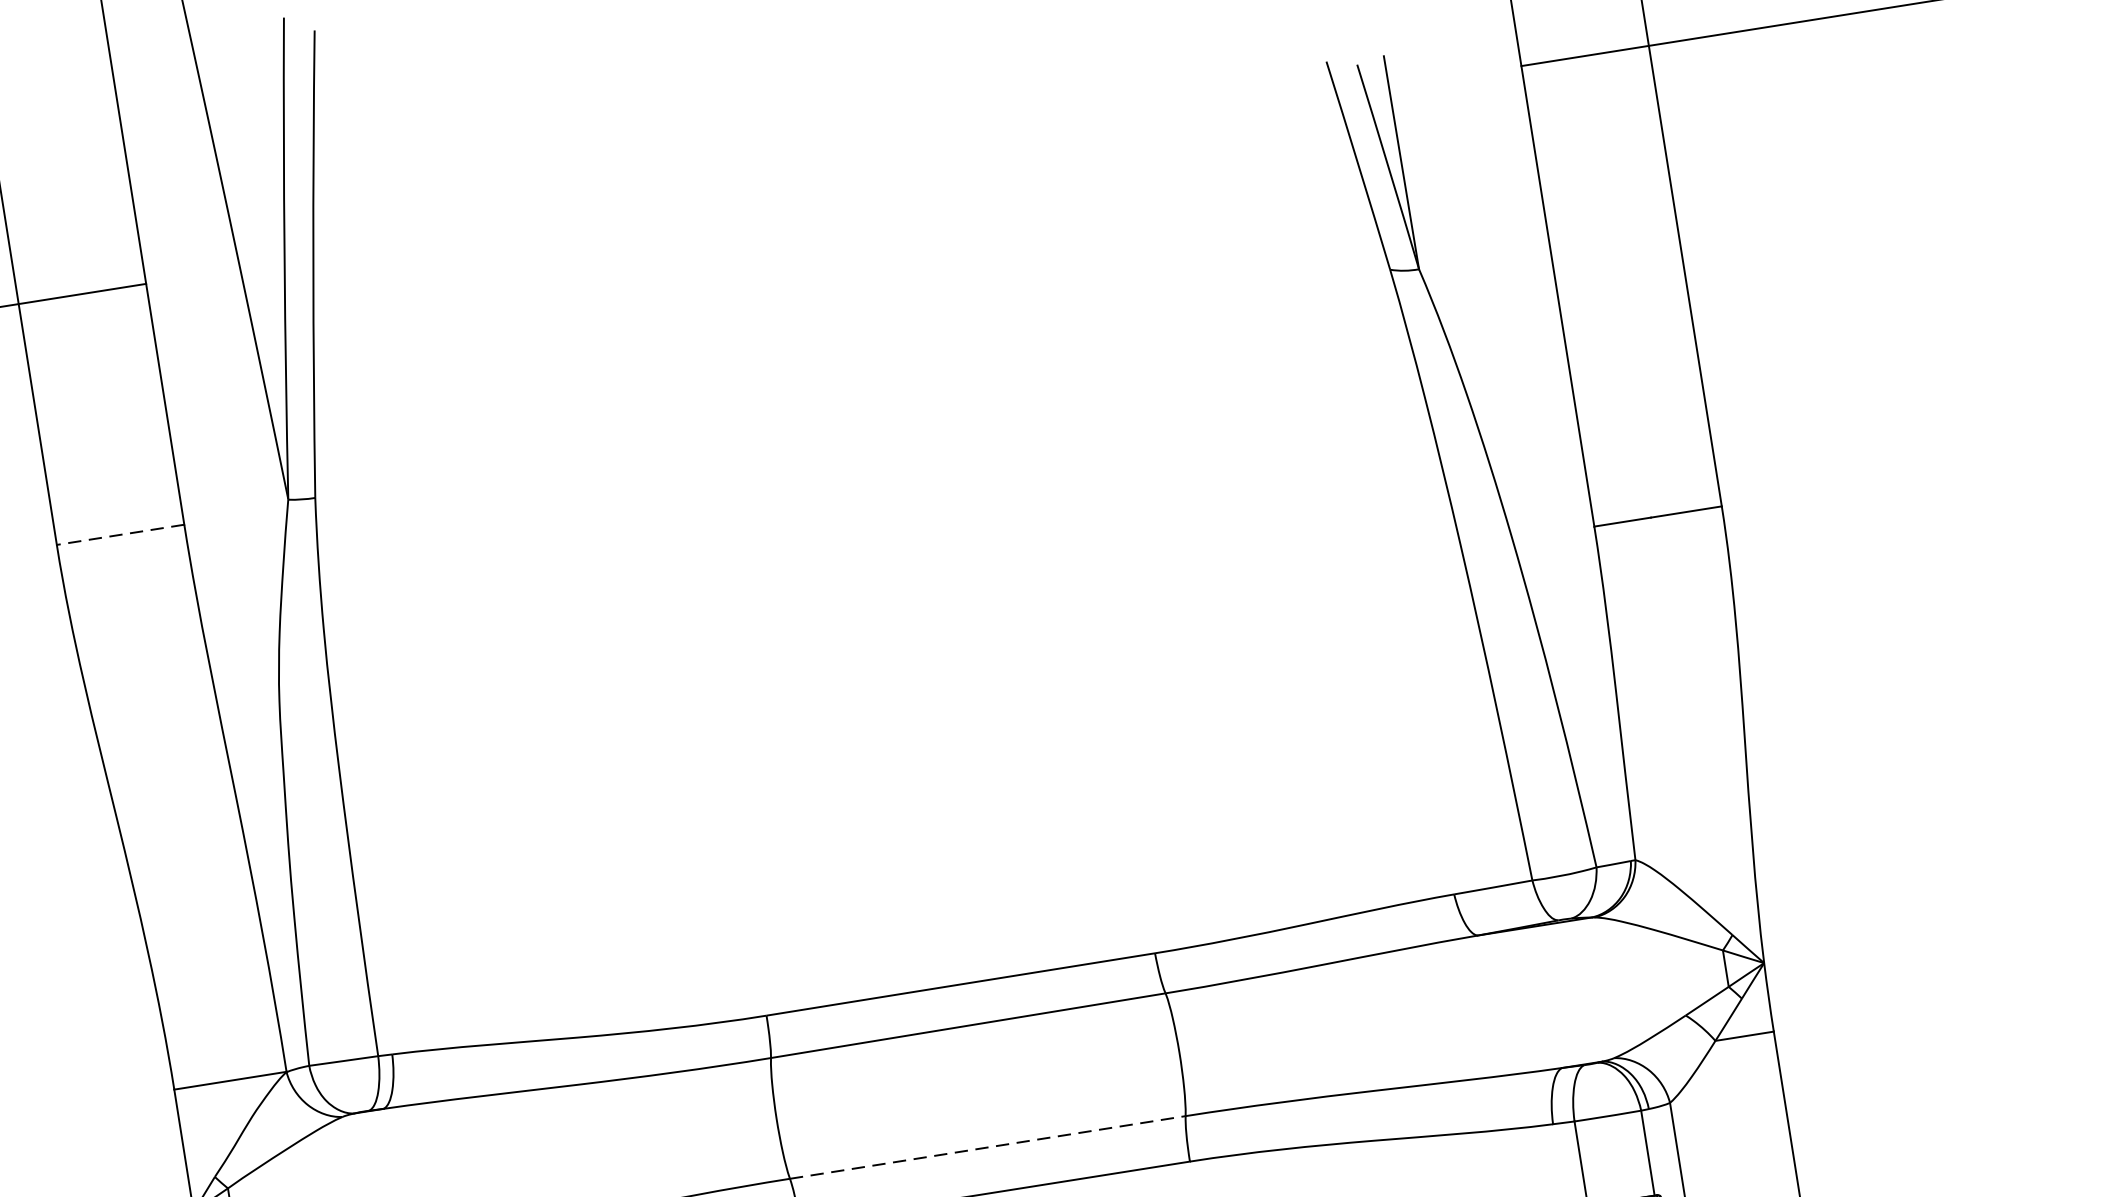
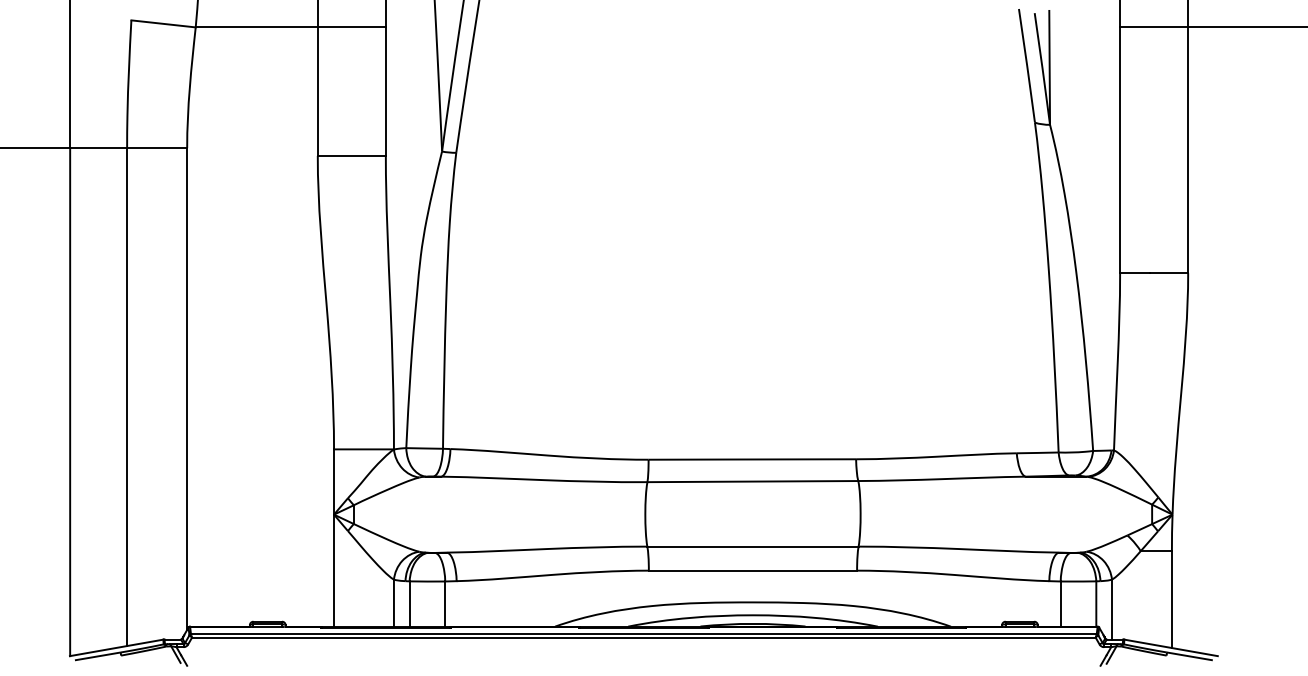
line: (119, 533) -> (351, 155), dashed -> solid
line: (986, 1147) -> (752, 546), dashed -> solid

